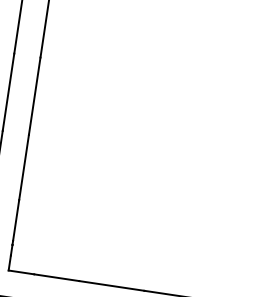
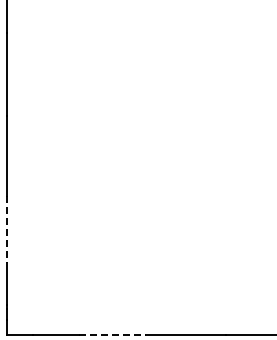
line: (23, 167) -> (6, 229), solid -> dashed
line: (112, 286) -> (113, 335), solid -> dashed

